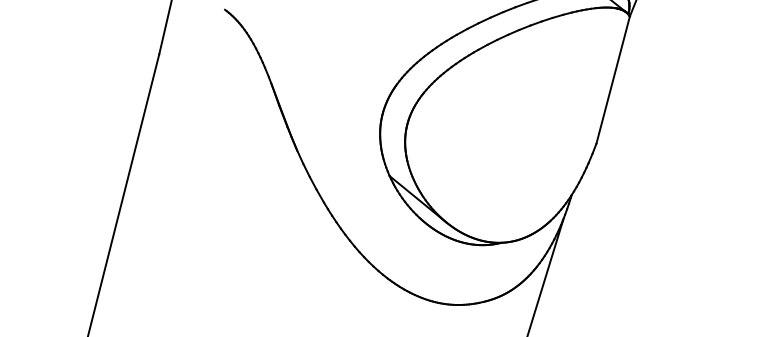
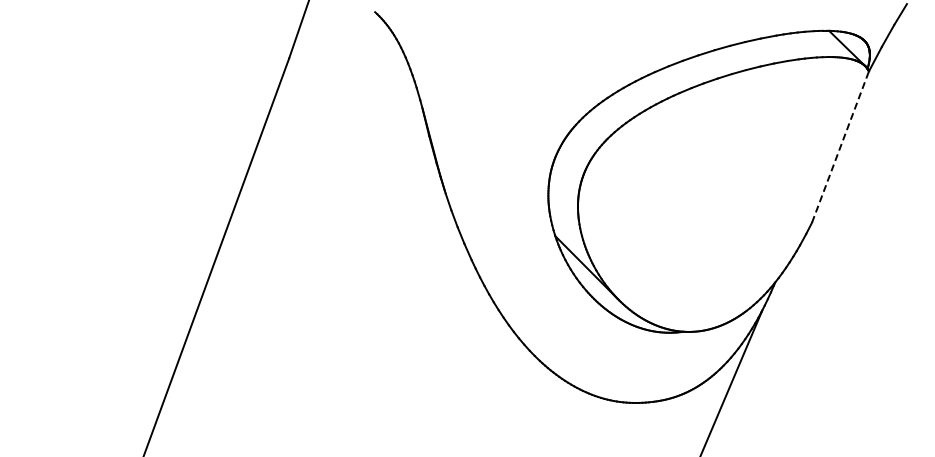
line: (613, 80) -> (840, 147), solid -> dashed

